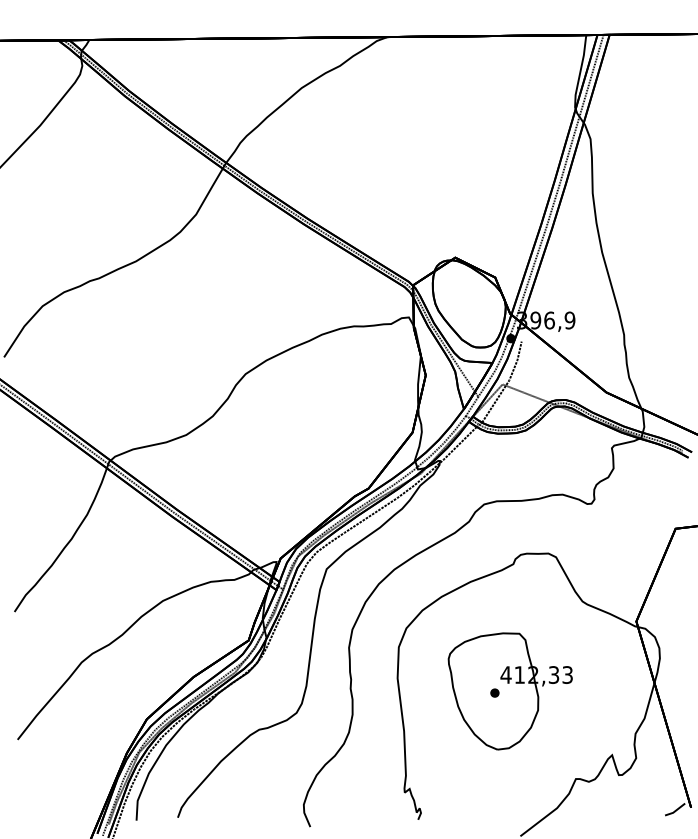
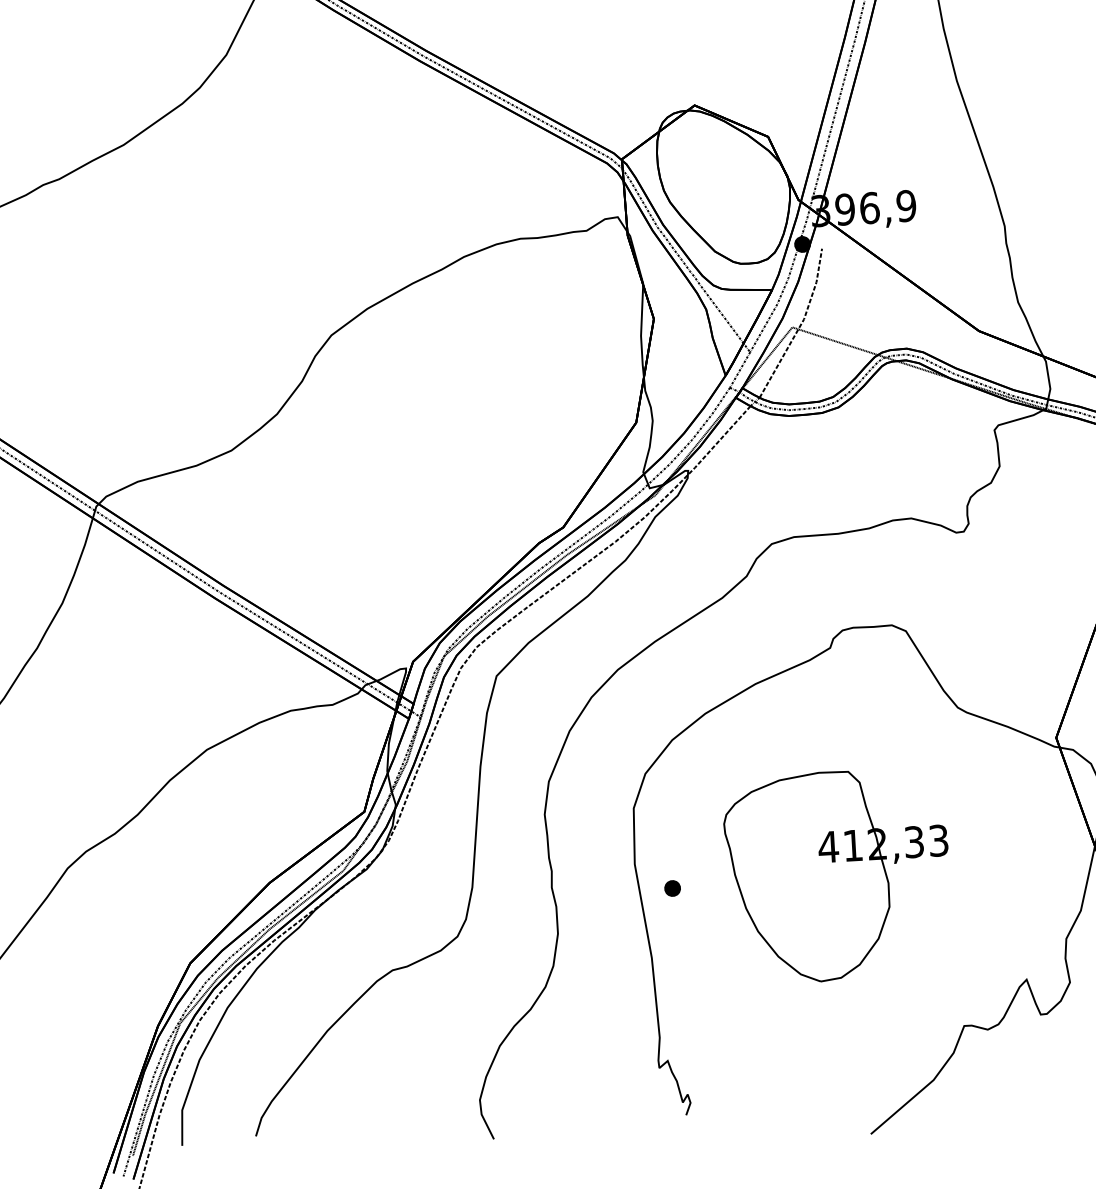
part: (494, 692) -> (671, 887), moved

